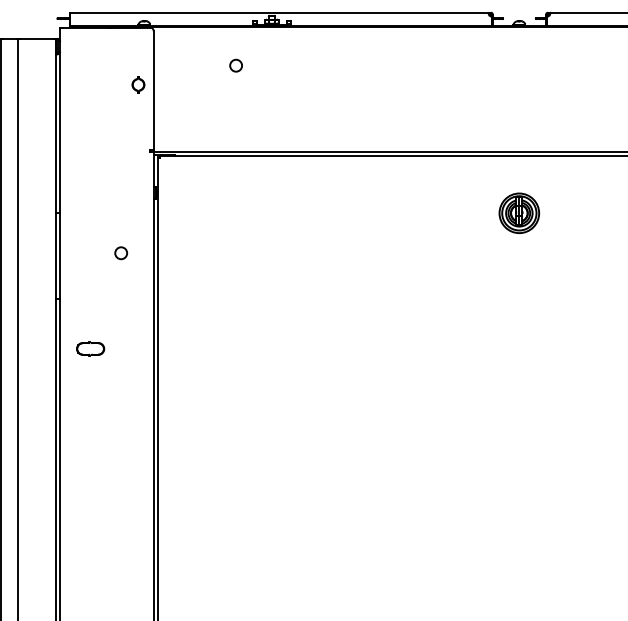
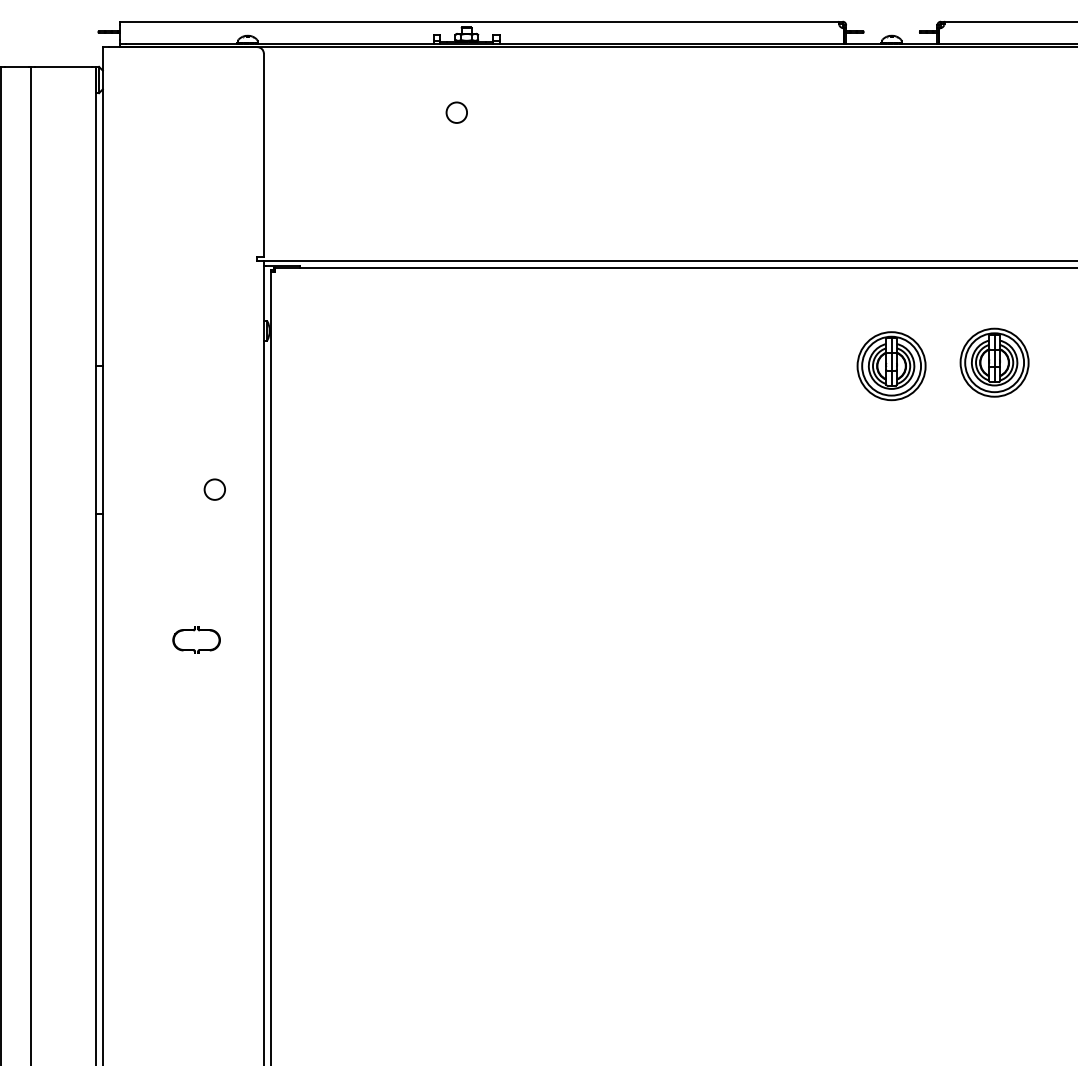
circle: (235, 65) -> (455, 112), moved
part: (138, 84) -> (237, 144), removed
part: (579, 210) -> (994, 361), added
circle: (121, 253) -> (215, 490), moved
part: (90, 348) -> (196, 639), moved

